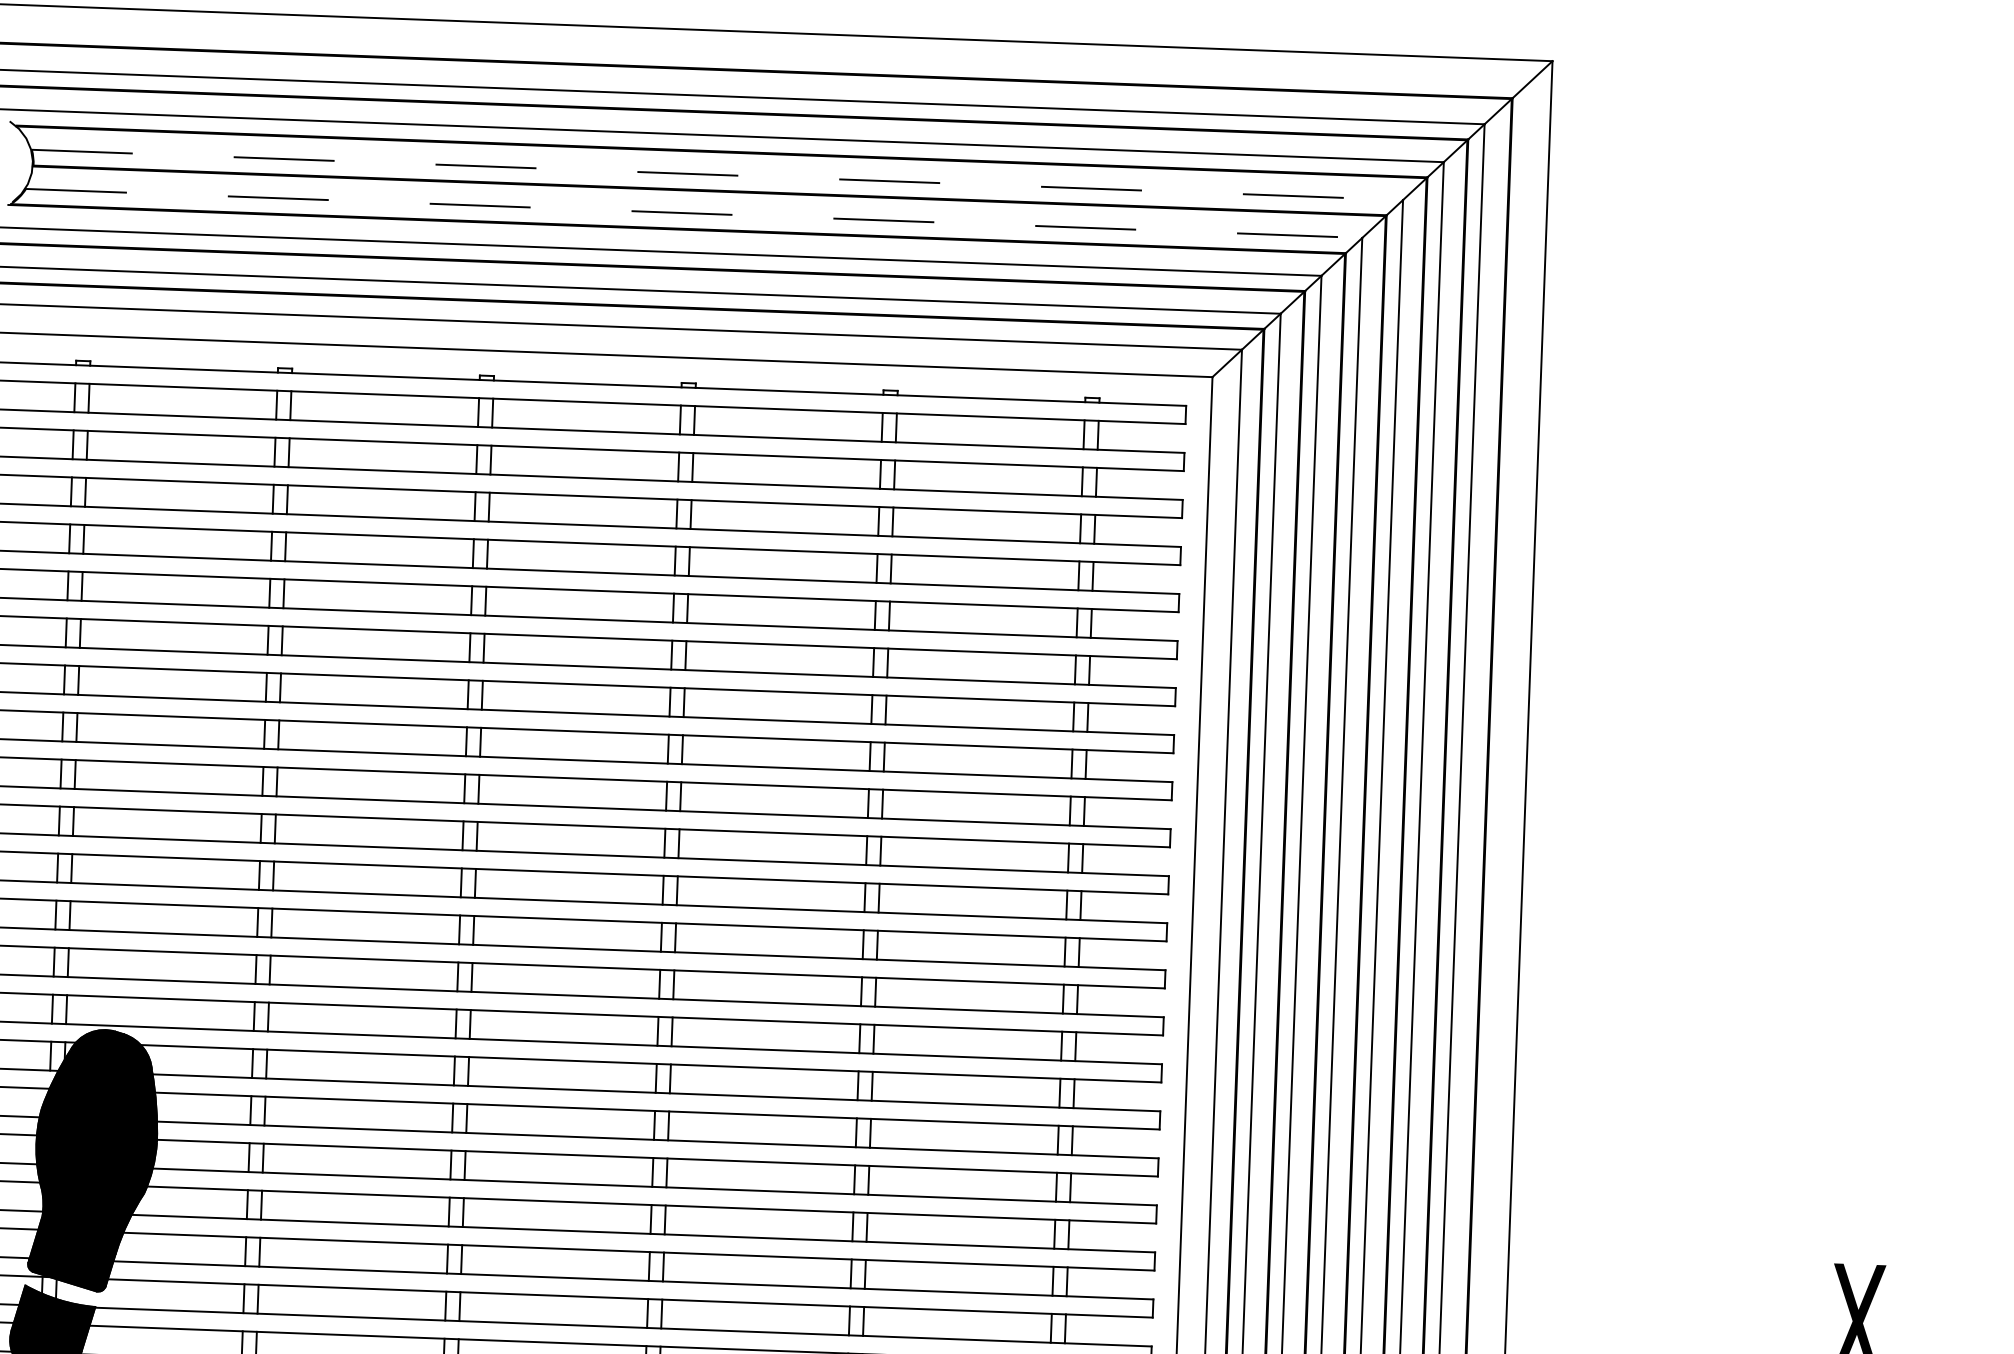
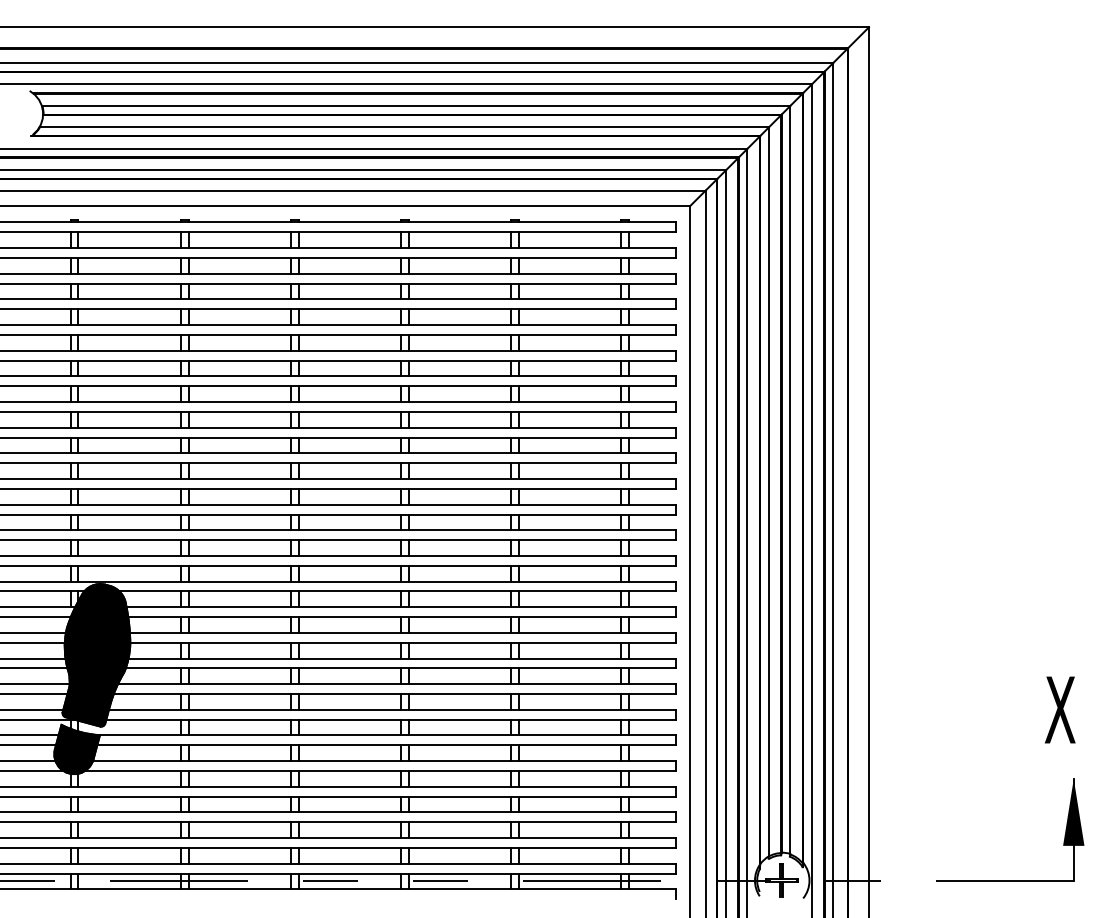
line: (717, 174) -> (416, 105), dashed -> solid
line: (694, 213) -> (404, 127), dashed -> solid

